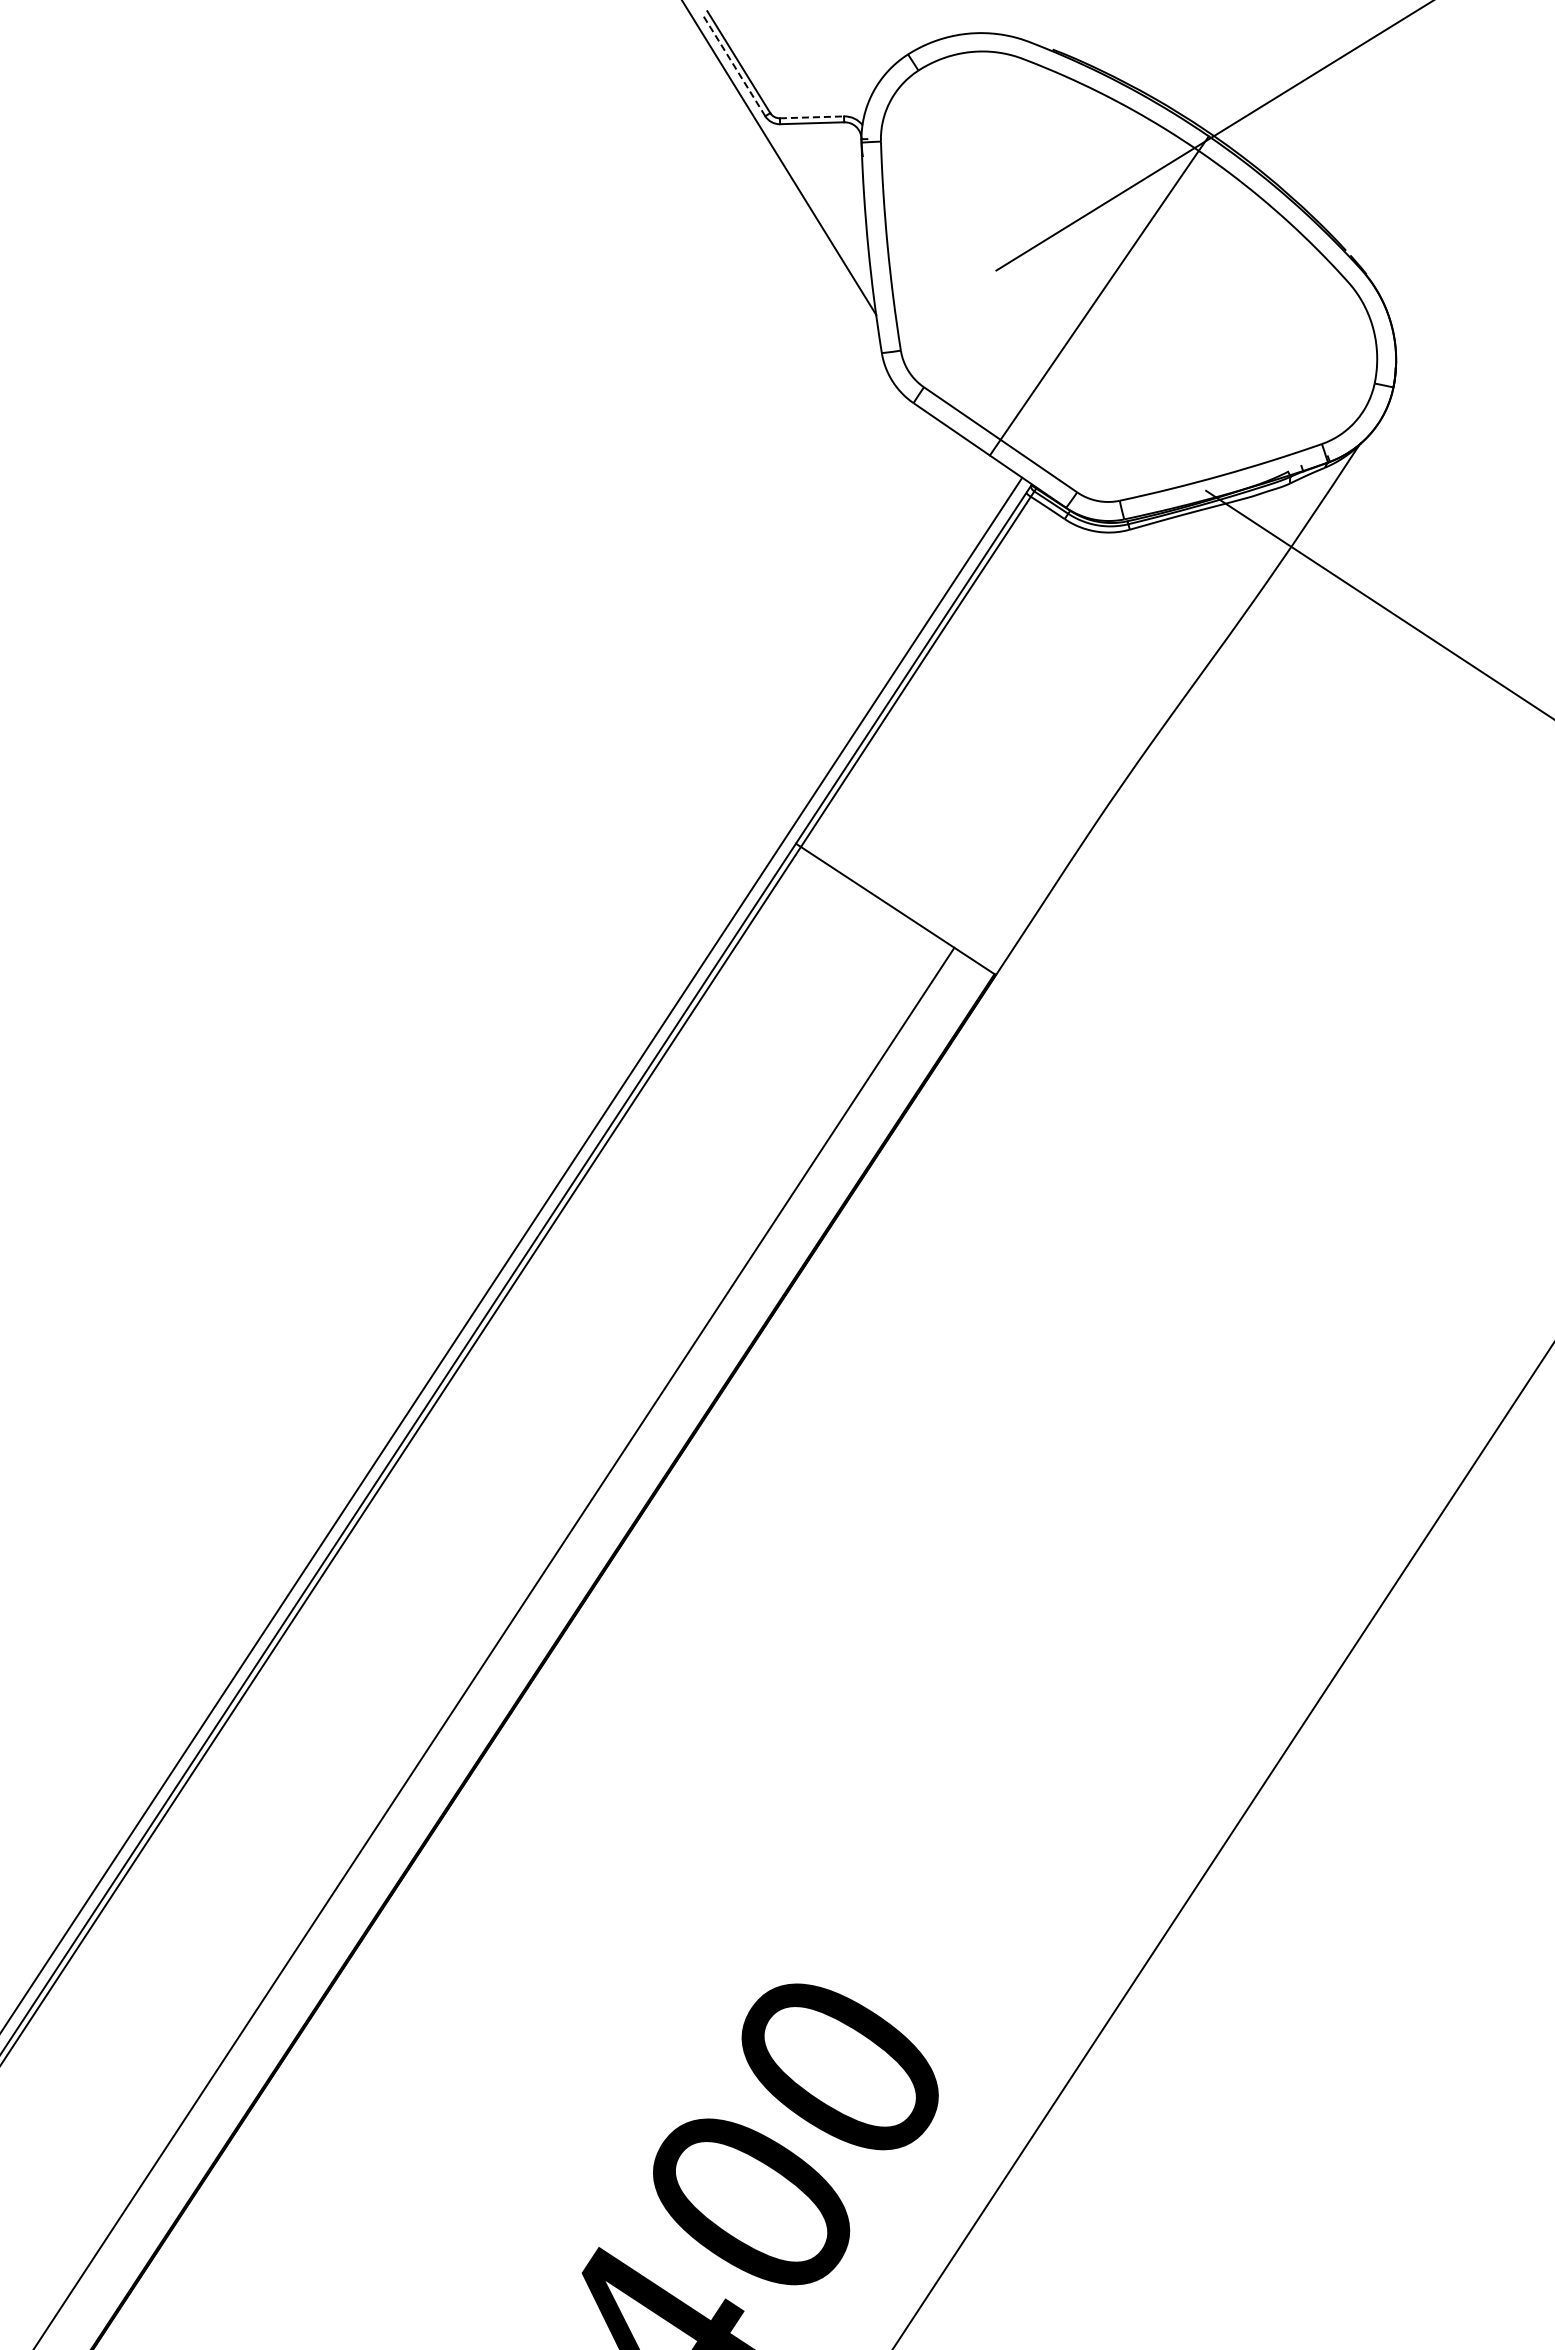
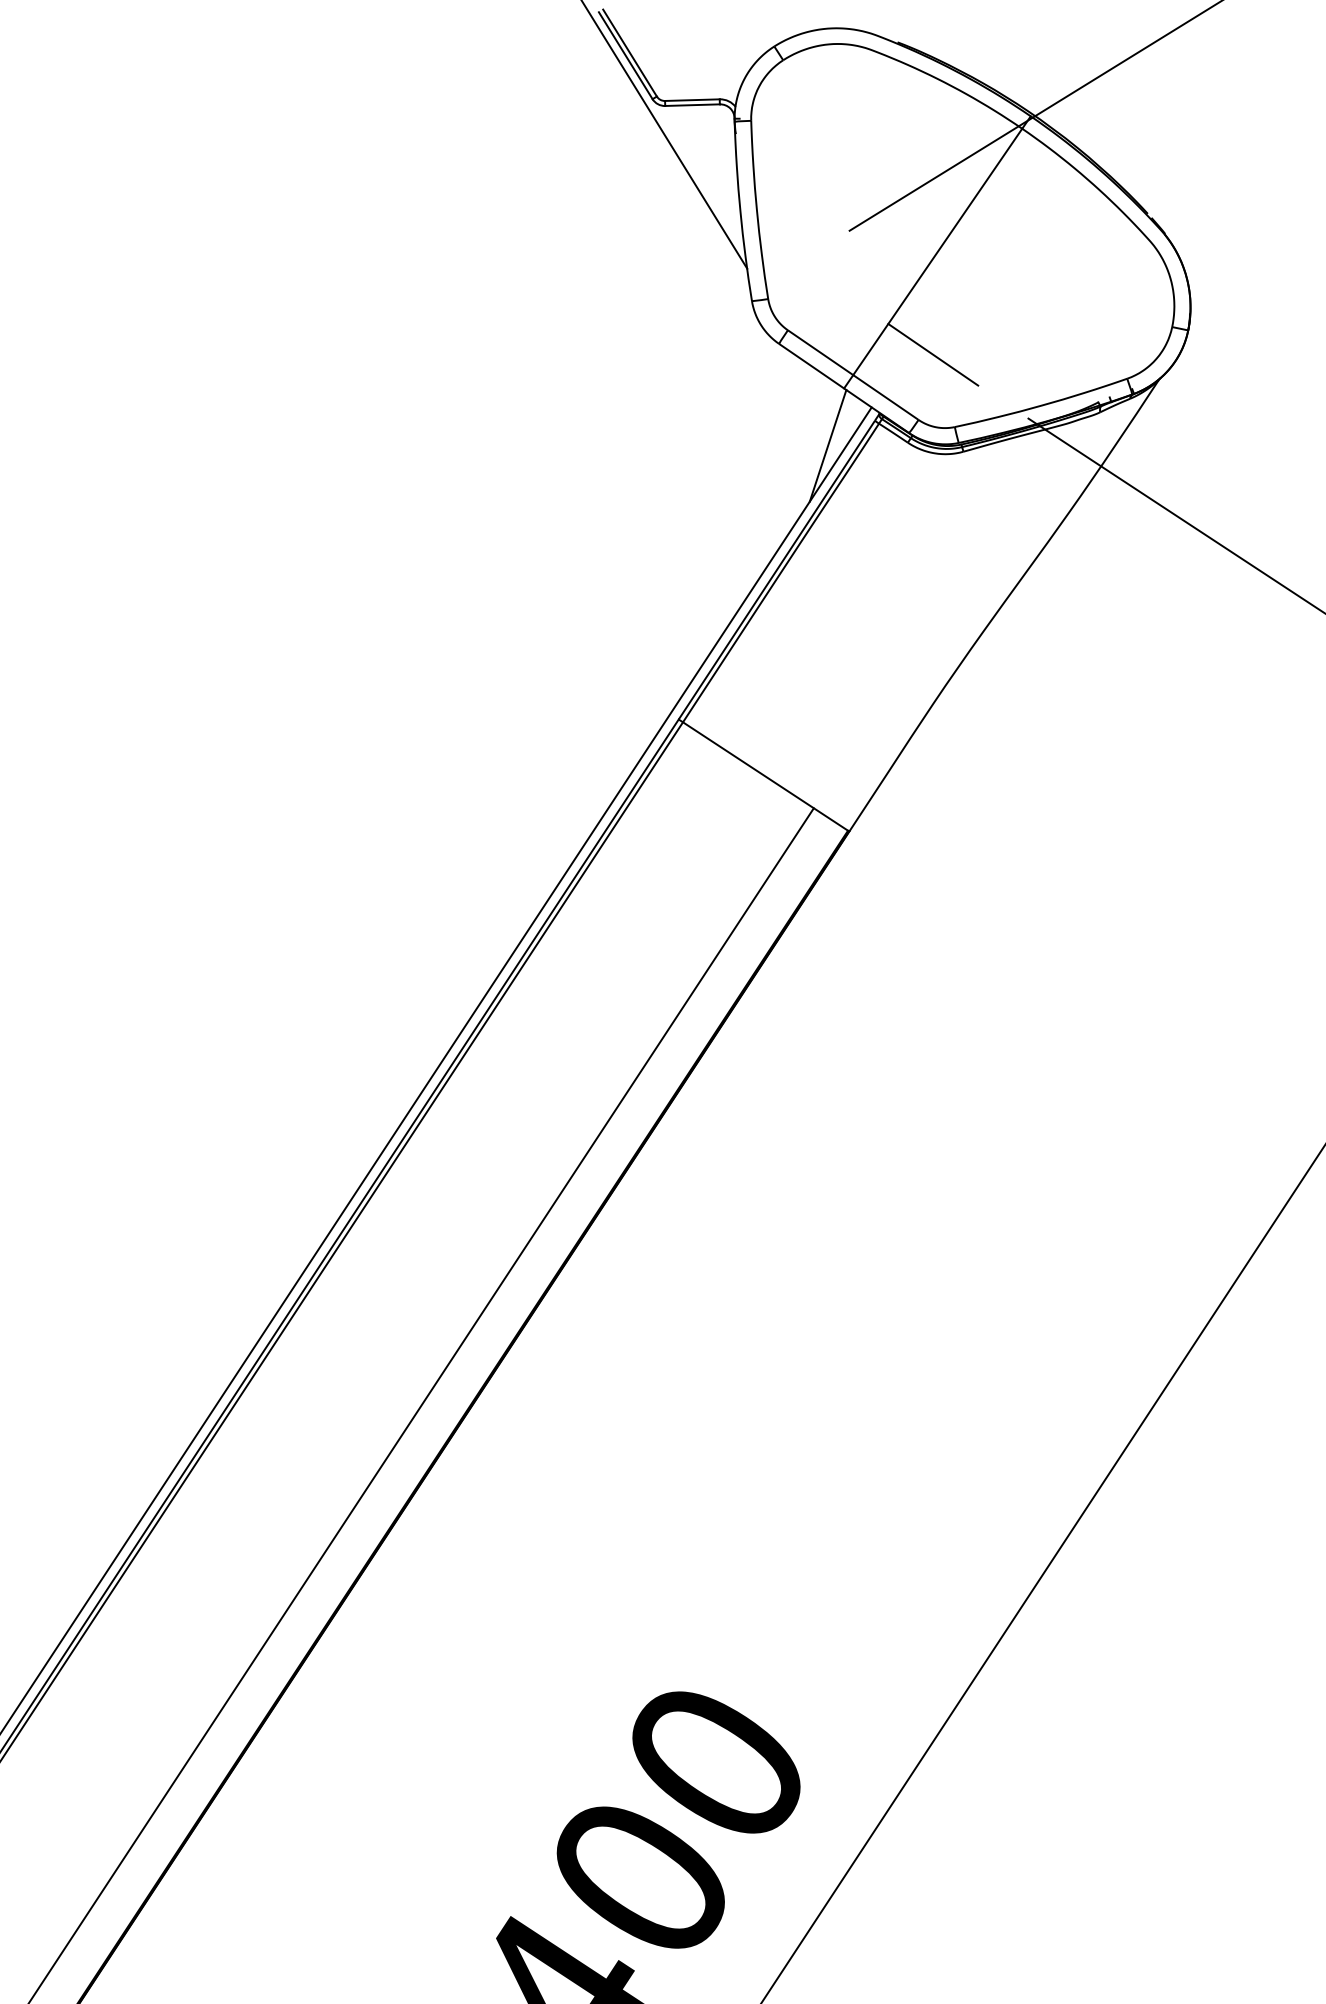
line: (733, 65) -> (625, 55), dashed -> solid
line: (812, 117) -> (692, 100), dashed -> solid
line: (1094, 415) -> (933, 354), added
line: (970, 522) -> (827, 445), added

